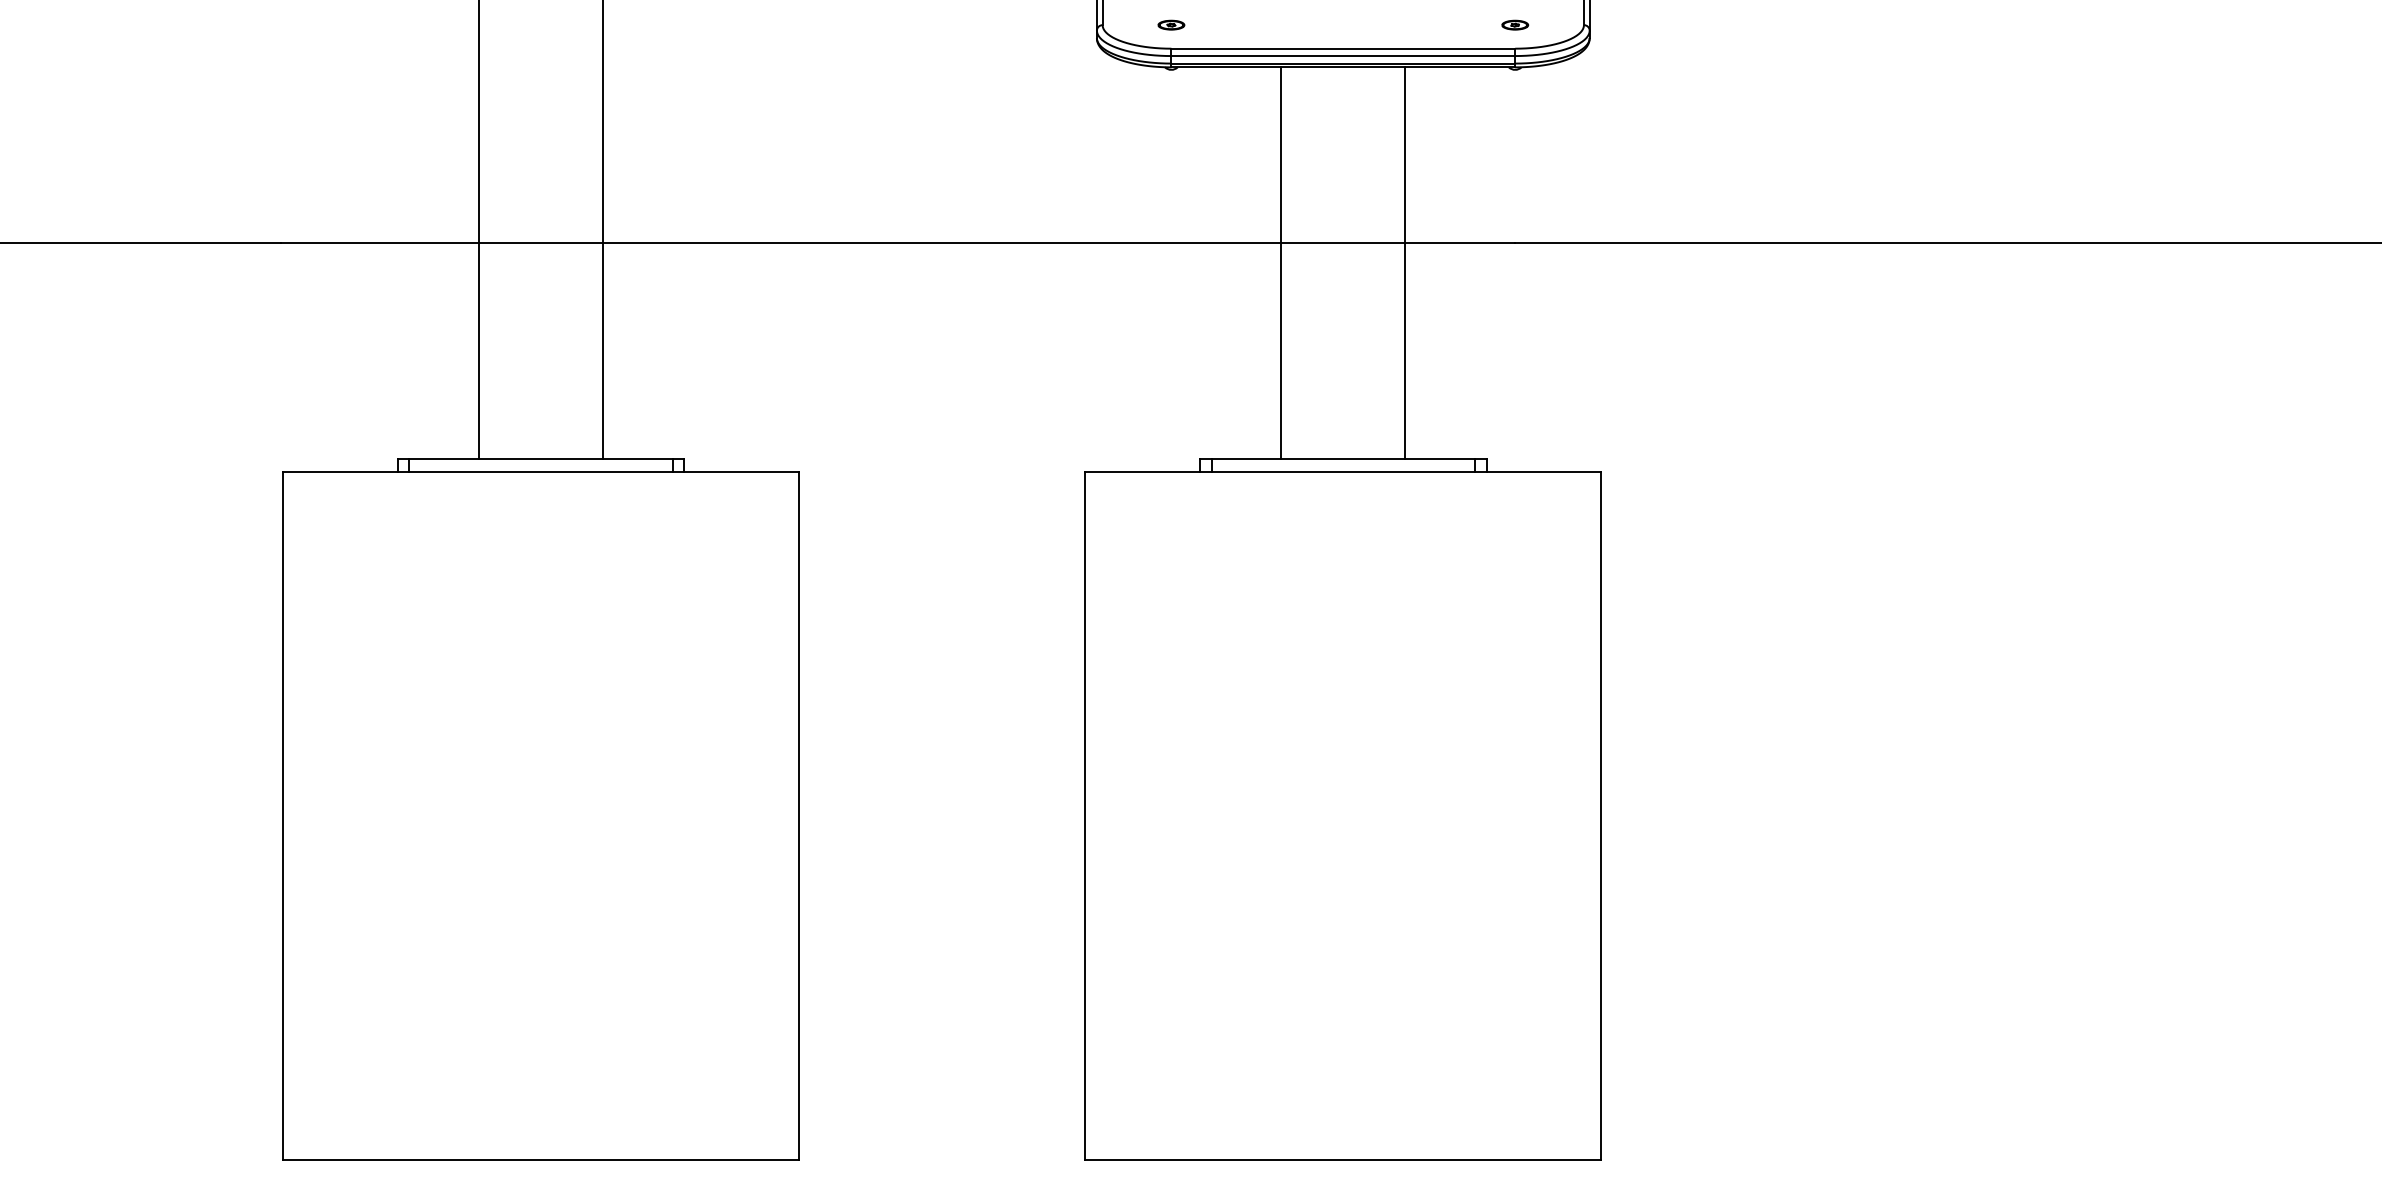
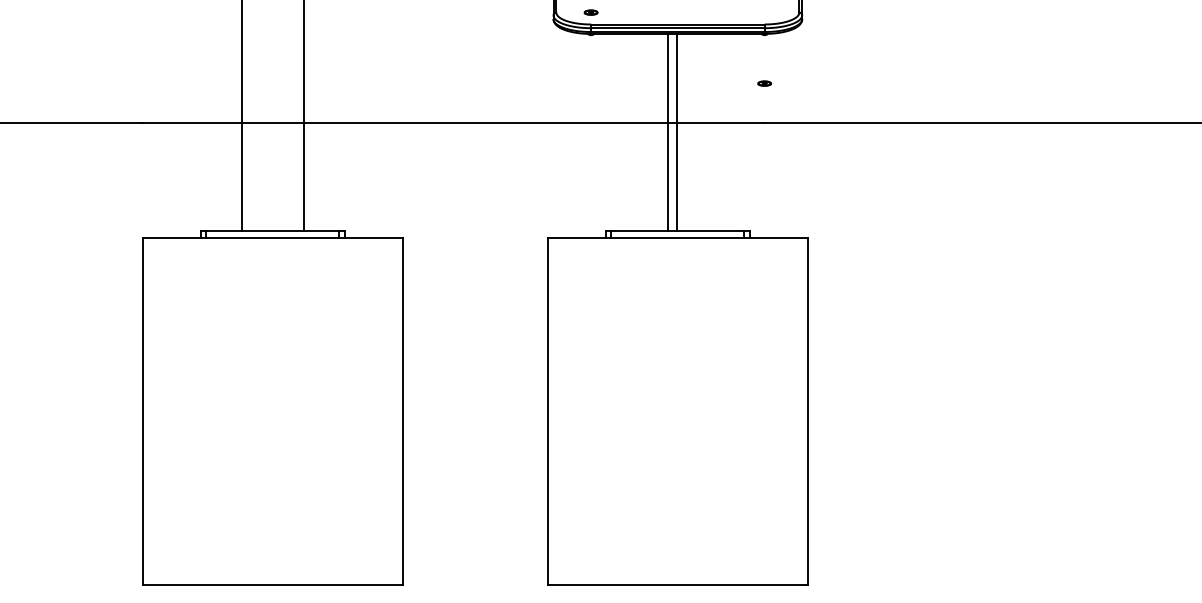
part: (1514, 24) -> (764, 83), moved
line: (1281, 262) -> (667, 132), moved
line: (1405, 262) -> (677, 132), moved

